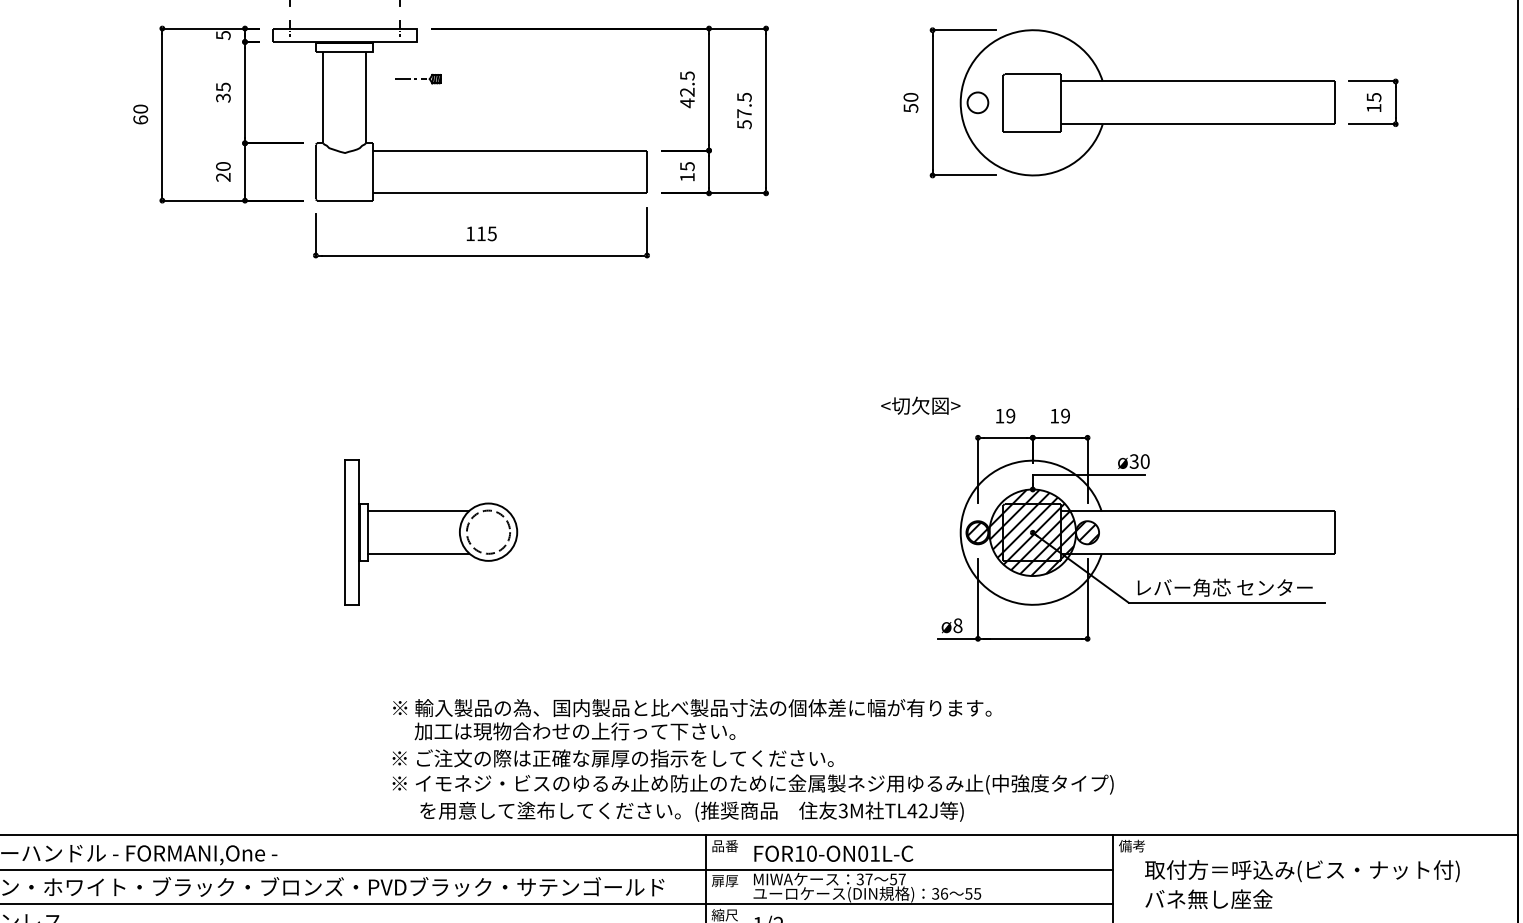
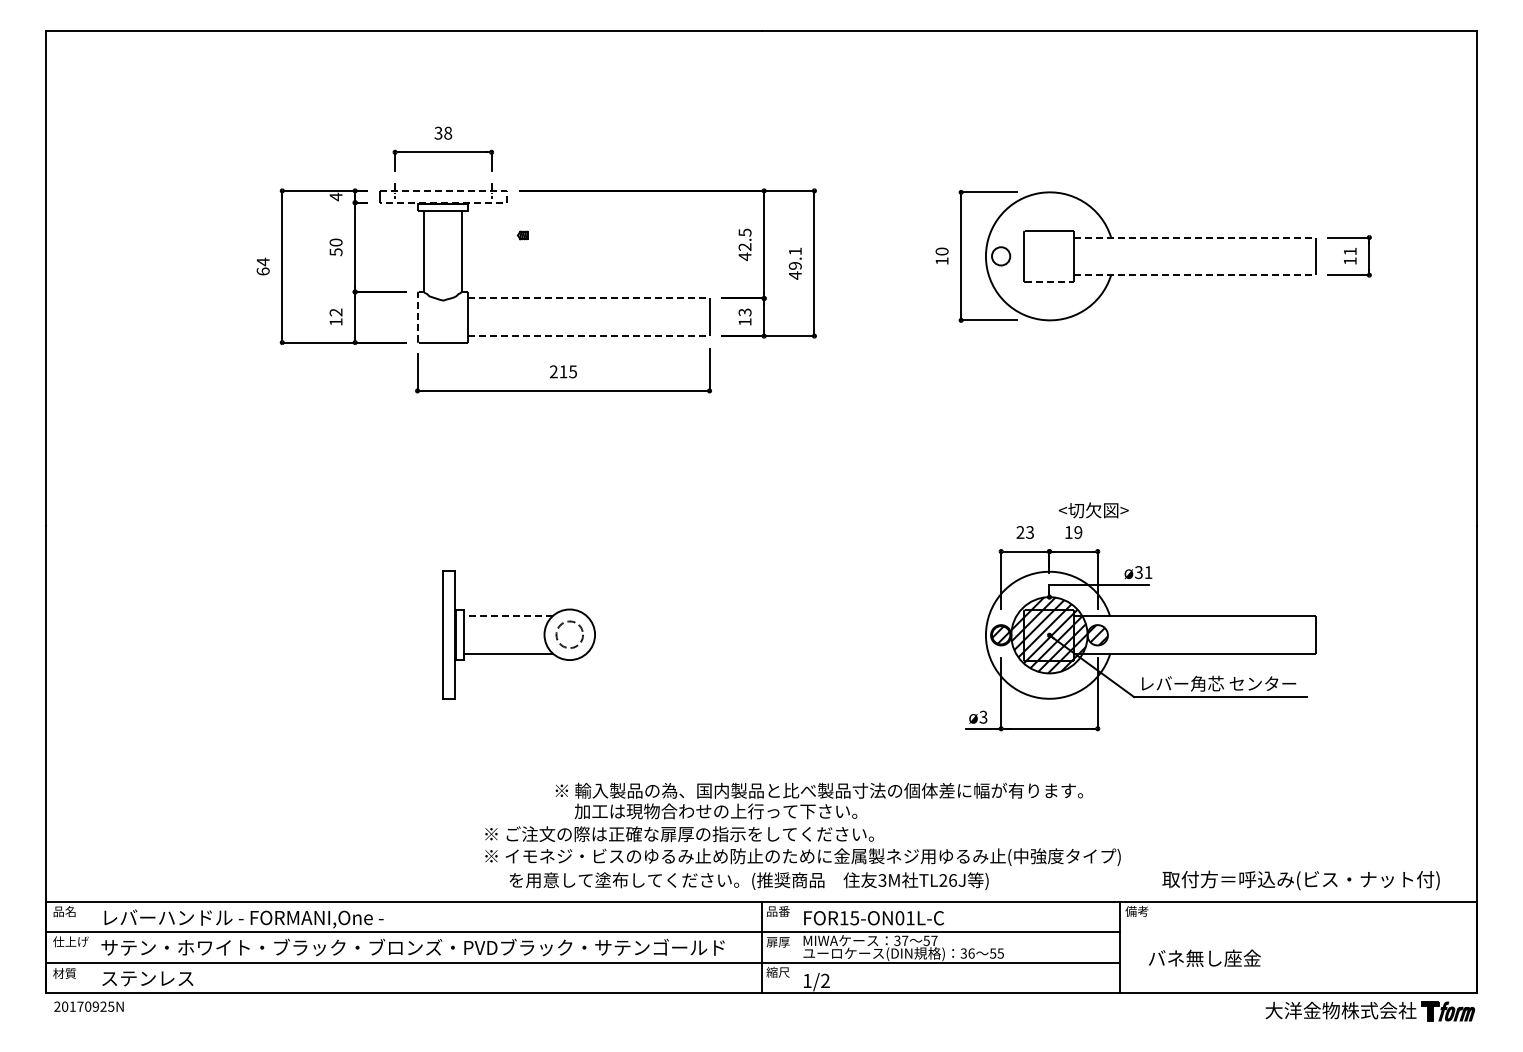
text: (222, 34) -> (335, 196), 5 -> 4
line: (416, 34) -> (506, 196), solid -> dashed
line: (409, 79) -> (500, 235), removed
line: (1197, 81) -> (1194, 237), solid -> dashed
text: (222, 91) -> (335, 246), 35 -> 50
text: (1374, 97) -> (1350, 251), 15 -> 11
text: (139, 108) -> (262, 261), 60 -> 64
text: (910, 108) -> (941, 261), 50 -> 10
text: (743, 110) -> (794, 263), 57.5 -> 49.1
line: (1197, 124) -> (1194, 275), solid -> dashed
line: (1032, 131) -> (1049, 281), solid -> dashed
line: (509, 150) -> (588, 298), solid -> dashed
text: (686, 165) -> (744, 311), 15 -> 13
text: (222, 171) -> (335, 316), 20 -> 12
line: (315, 171) -> (417, 316), solid -> dashed
line: (509, 193) -> (588, 336), solid -> dashed
text: (470, 233) -> (553, 371), 115 -> 215
text: (920, 405) -> (1093, 510), moved
text: (1004, 416) -> (1024, 532), 19 -> 23
text: (1145, 461) -> (1148, 572), ø30 -> ø31
line: (418, 510) -> (508, 615), solid -> dashed
circle: (488, 531) -> (569, 634), size x0.7
text: (957, 624) -> (983, 716), ø8 -> ø3
text: (692, 719) -> (819, 800), moved
text: (917, 810) -> (947, 880), TL42J -> TL26J
text: (811, 854) -> (854, 918), FOR10-ON01L-C -> FOR15-ON01L-C
text: (1301, 871) -> (1300, 880), moved

